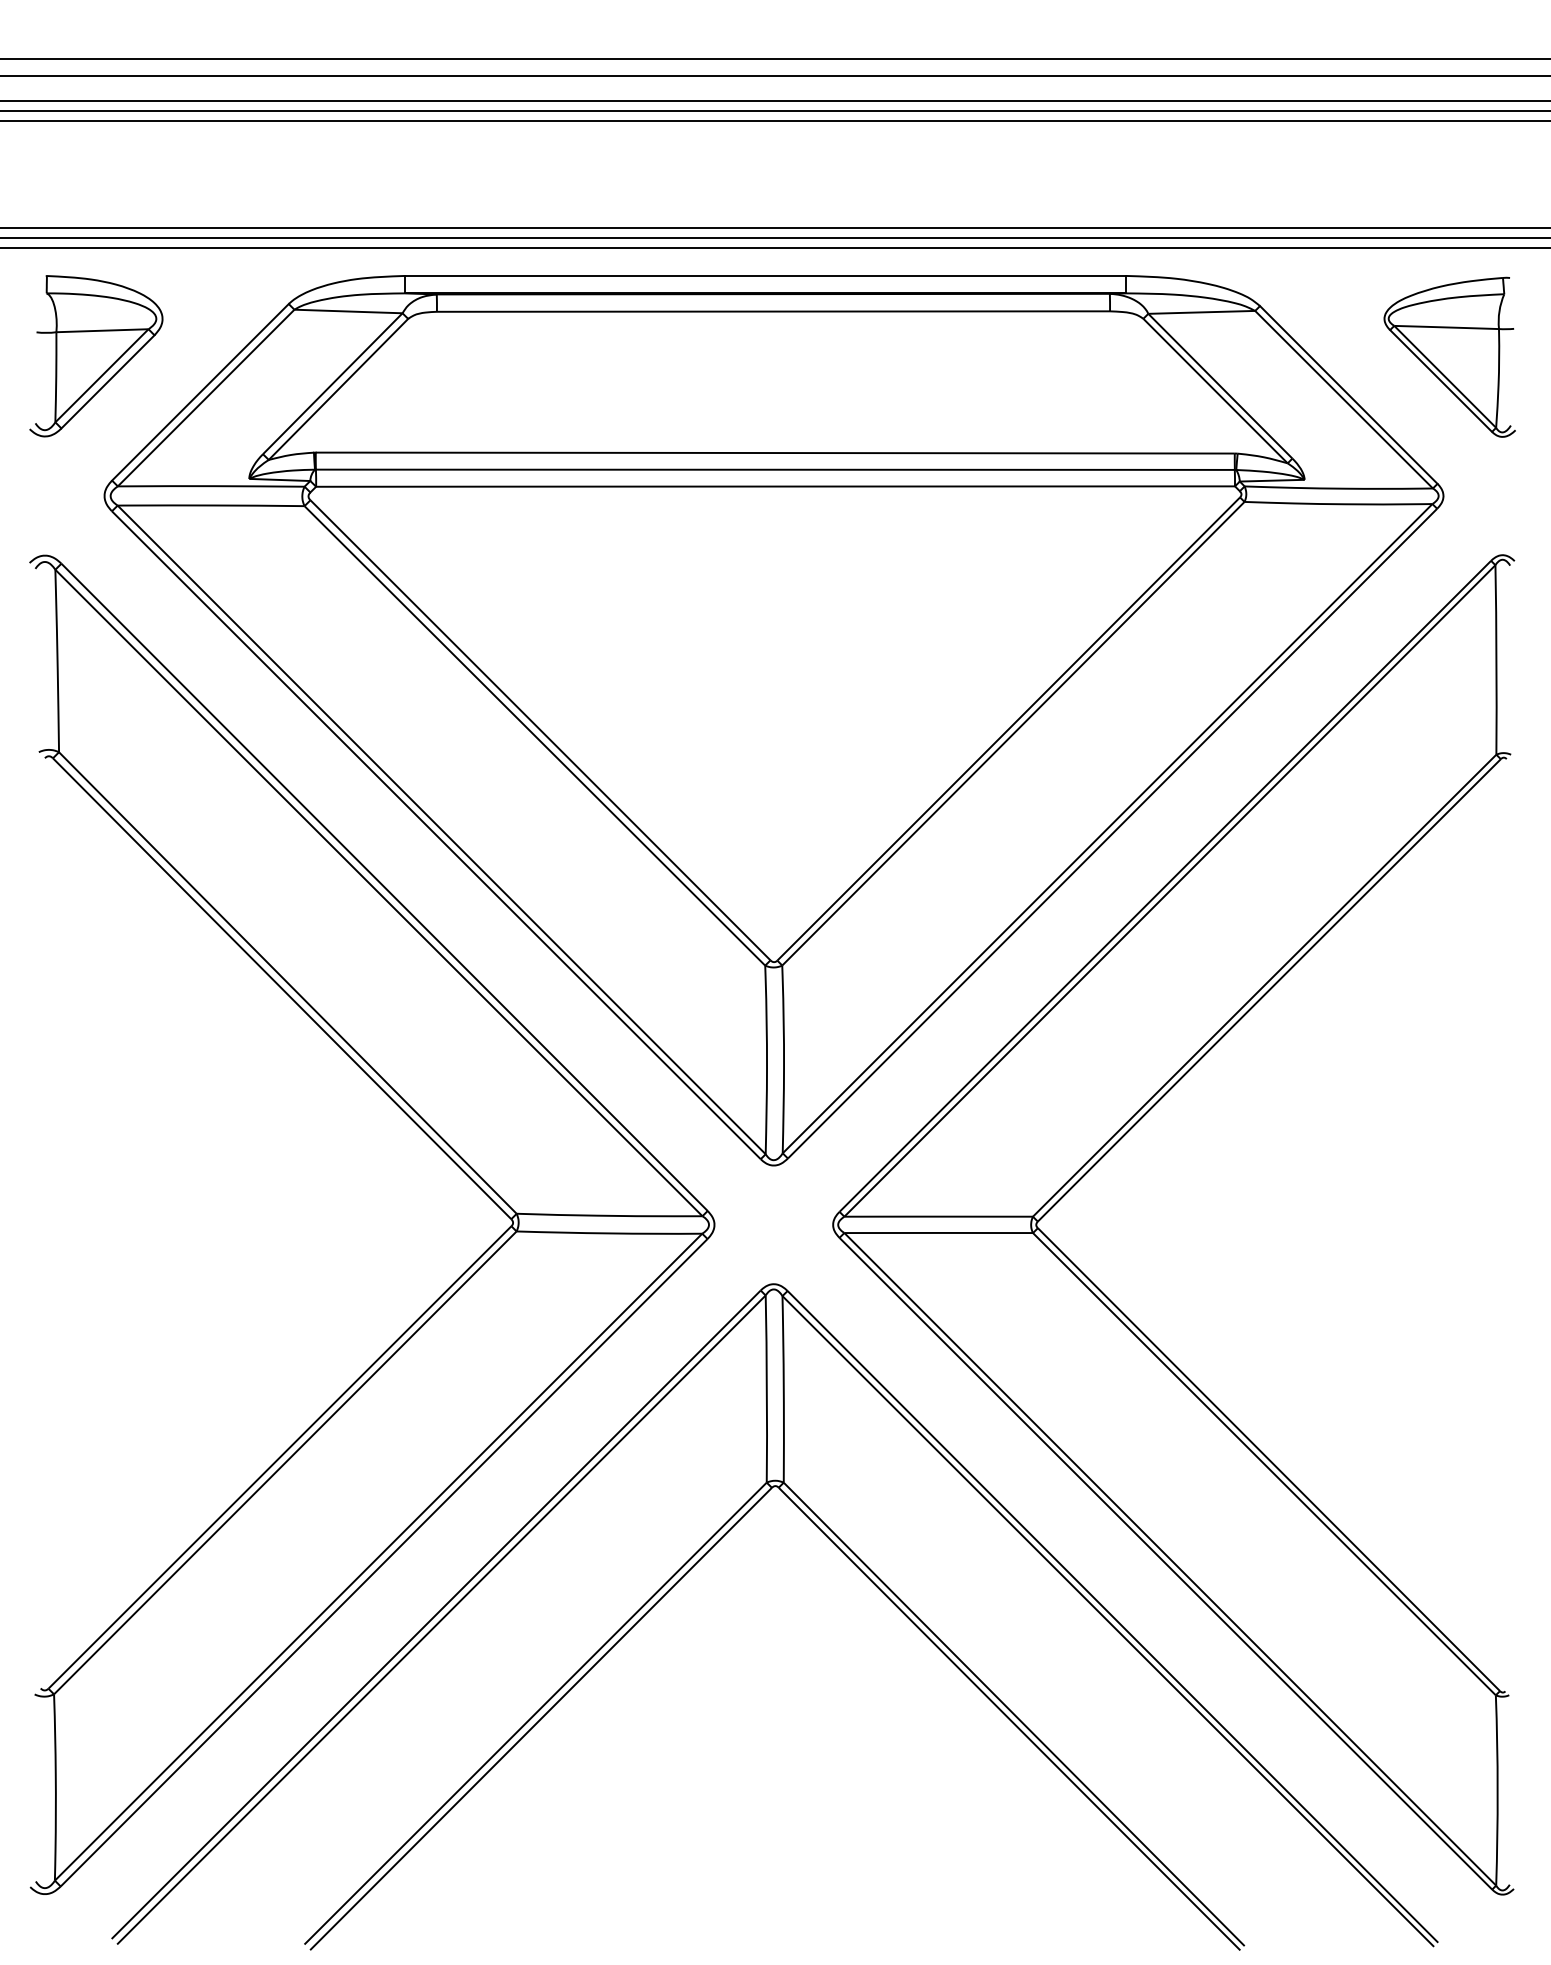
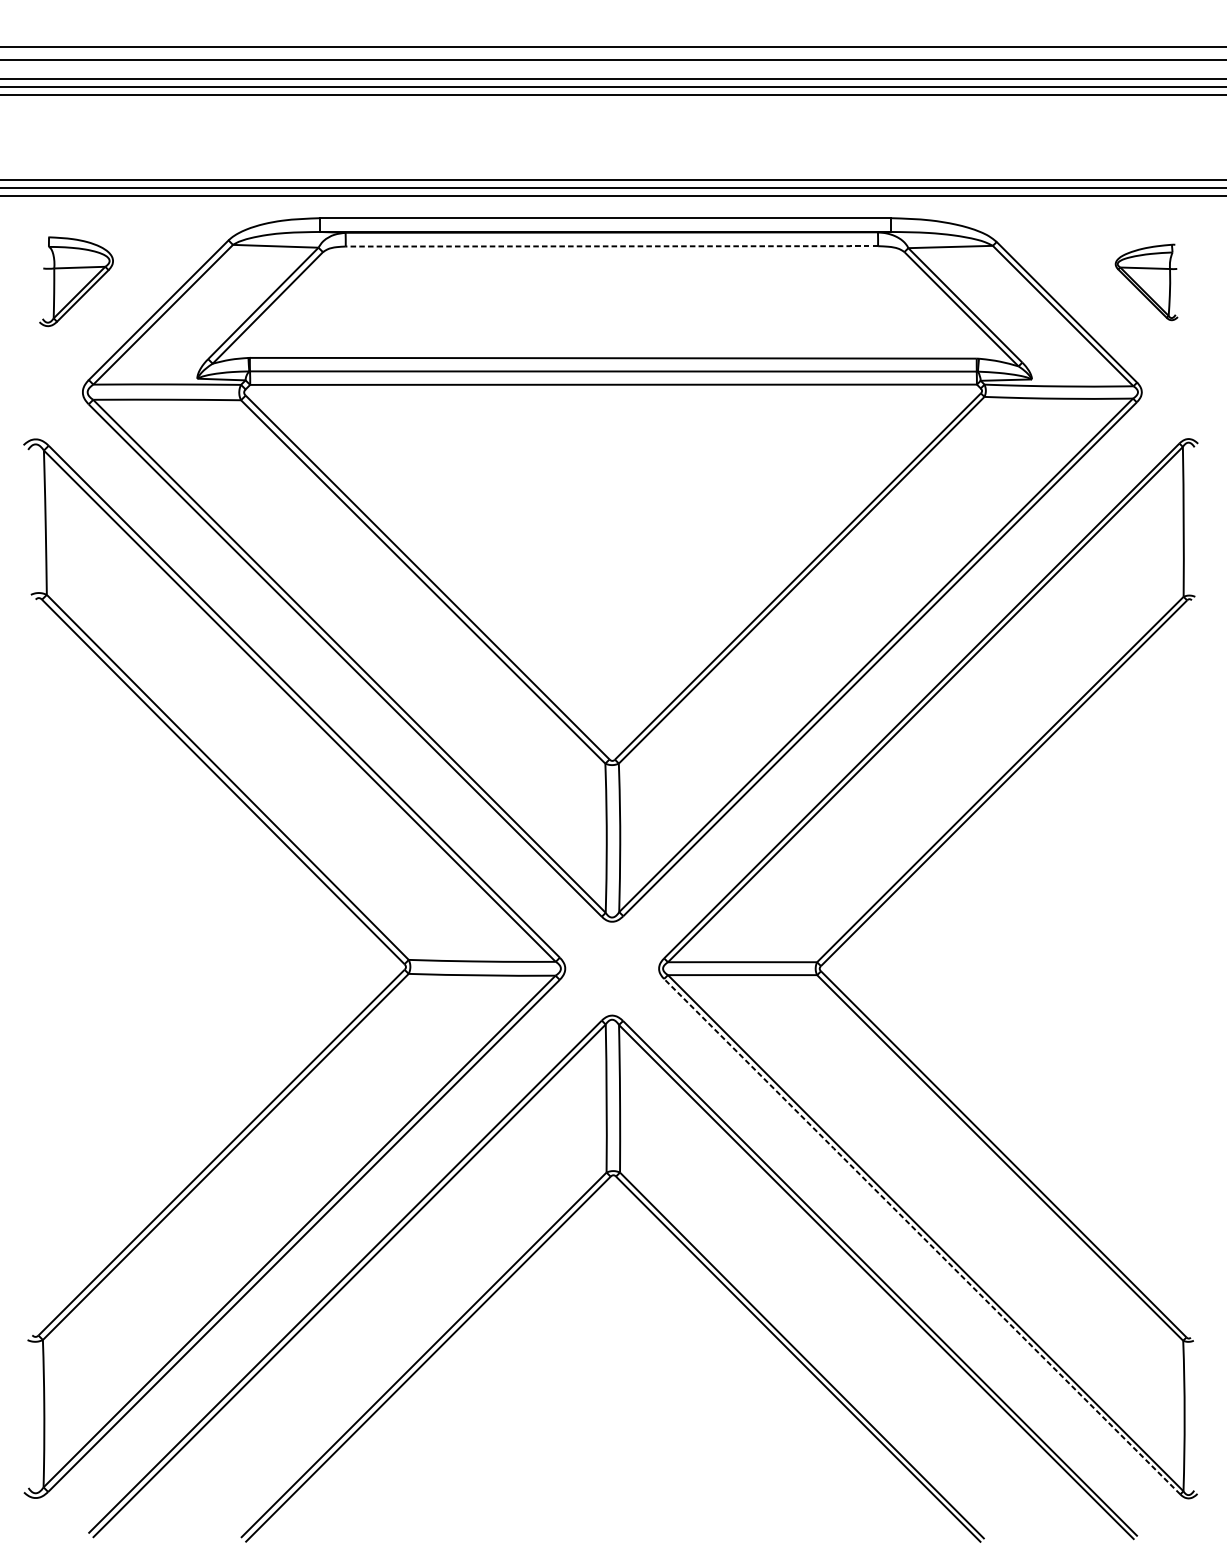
line: (774, 311) -> (612, 246), solid -> dashed
part: (96, 356) -> (76, 281), size x0.7
part: (1449, 356) -> (1146, 281), size x0.6
line: (1166, 1563) -> (922, 1236), solid -> dashed

